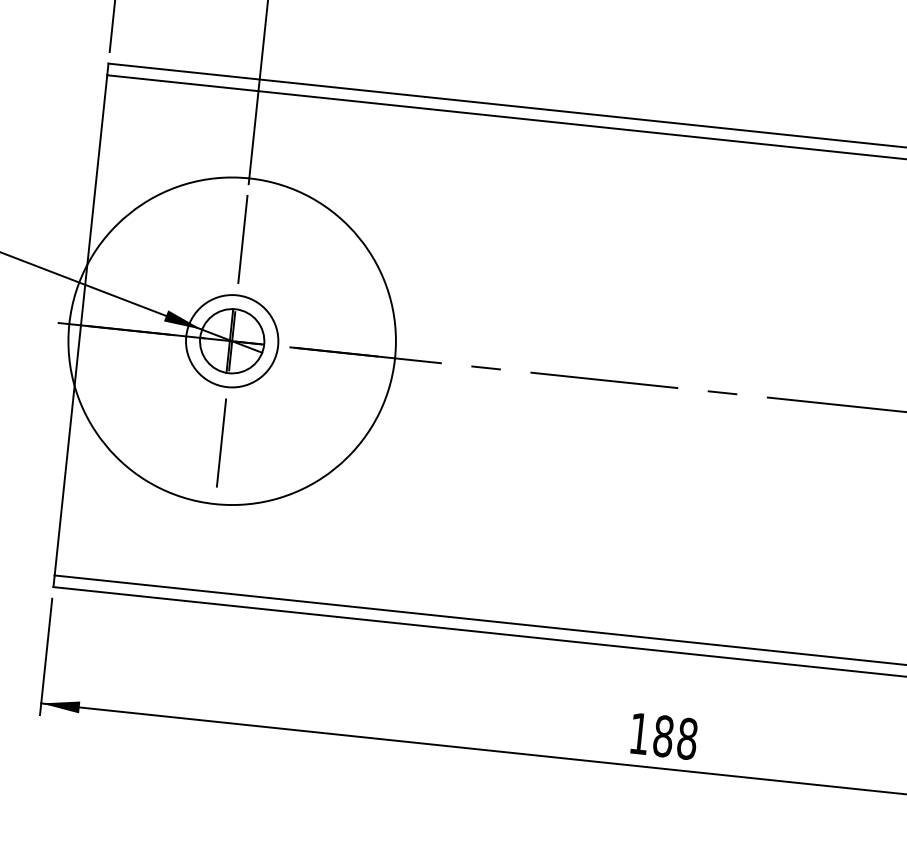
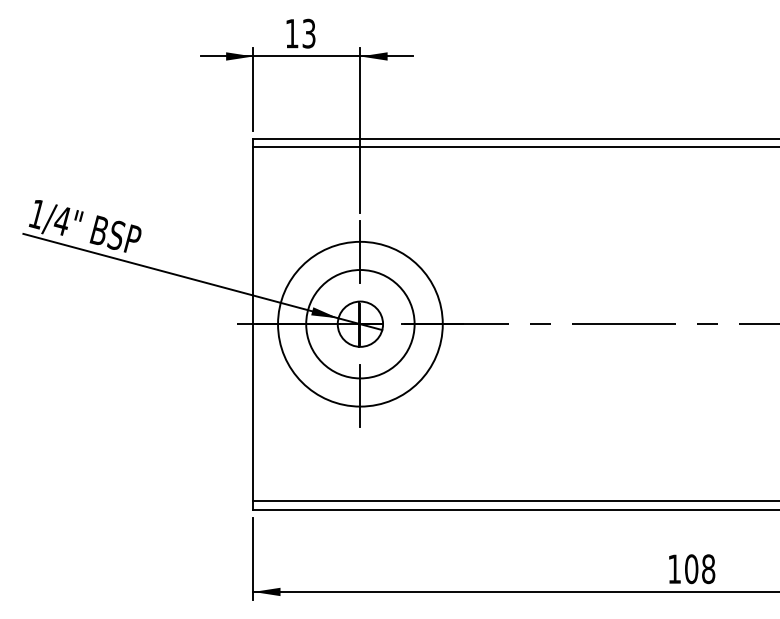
circle: (232, 340) -> (360, 323), size x0.71
circle: (232, 341) -> (360, 324), size x1.67
text: (663, 736) -> (691, 569), 188 -> 108

